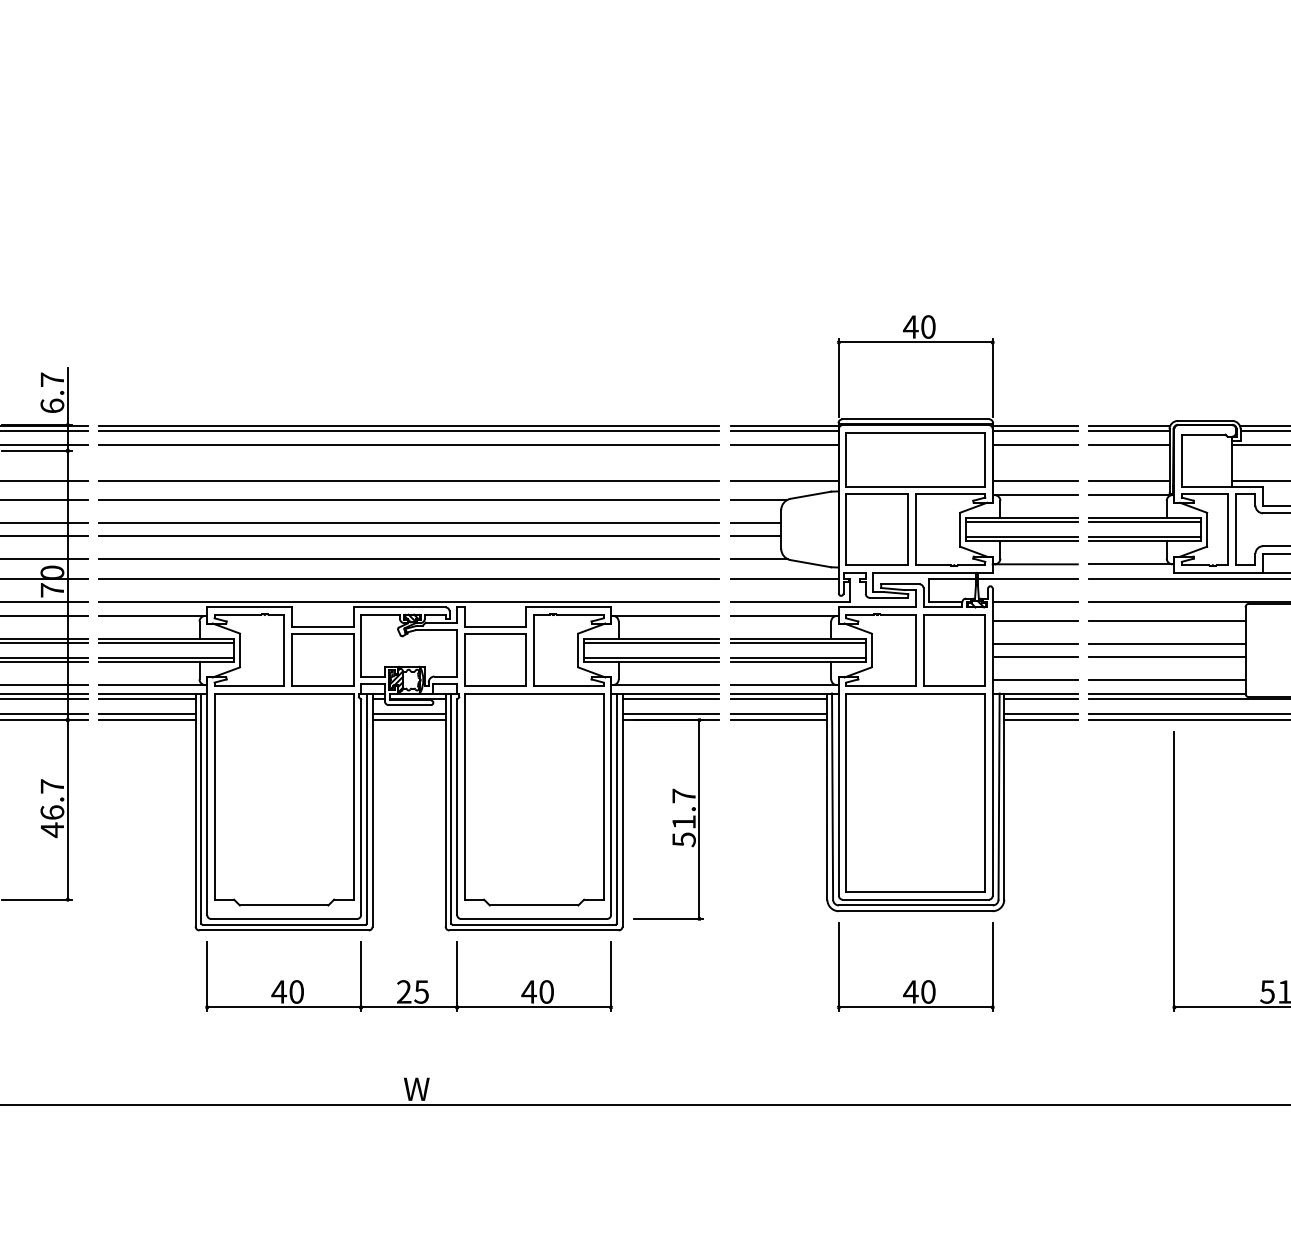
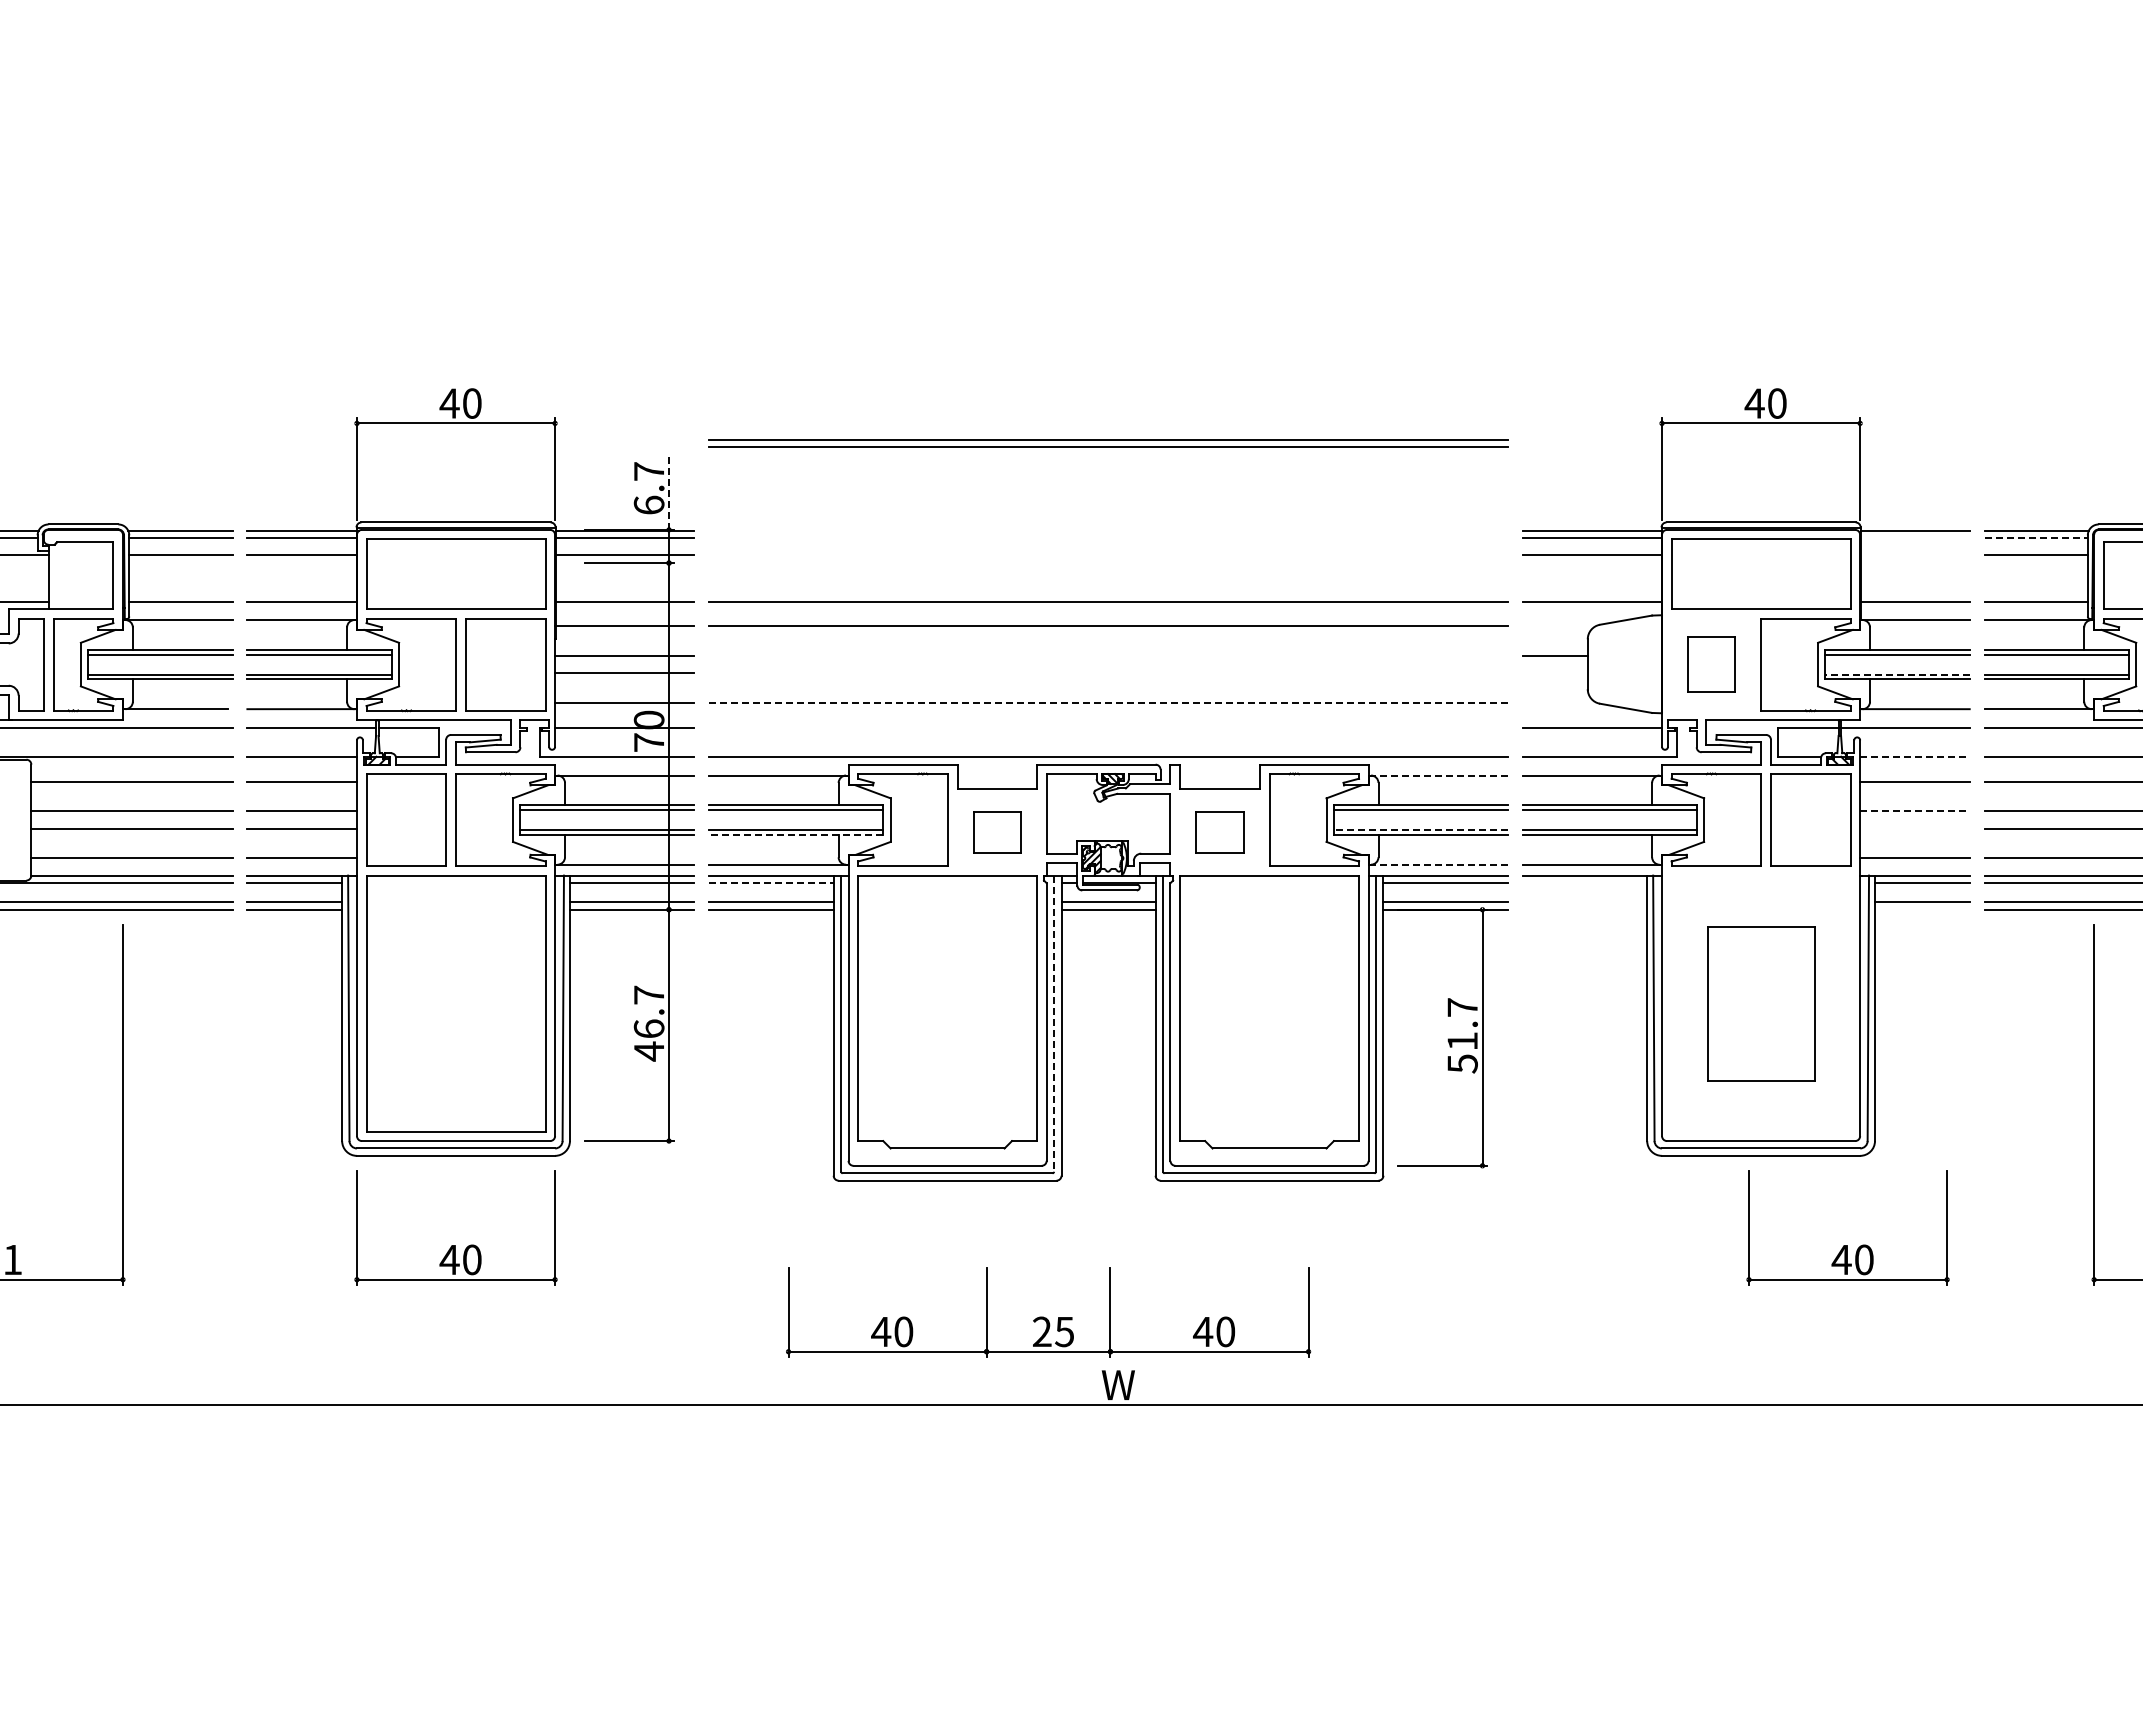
line: (68, 396) -> (669, 493), solid -> dashed
part: (409, 428) -> (1108, 443), moved
line: (1034, 431) -> (1914, 537), removed
line: (1129, 431) -> (2036, 537), solid -> dashed
line: (409, 445) -> (1108, 555), removed
line: (1034, 445) -> (1914, 555), removed
line: (758, 500) -> (1558, 626), removed
line: (409, 522) -> (1108, 655), removed
part: (877, 529) -> (1711, 664), size x0.6
line: (409, 536) -> (1108, 673), removed
line: (755, 536) -> (1554, 673), removed
line: (1021, 537) -> (1897, 674), solid -> dashed
line: (409, 559) -> (1109, 702), solid -> dashed
line: (759, 559) -> (1559, 702), removed
line: (409, 578) -> (1108, 727), removed
line: (1034, 601) -> (1914, 757), solid -> dashed
line: (665, 615) -> (1438, 775), solid -> dashed
line: (1034, 643) -> (1914, 811), solid -> dashed
line: (1034, 657) -> (1914, 829), removed
line: (651, 658) -> (1420, 830), solid -> dashed
part: (322, 660) -> (997, 832), size x0.6
part: (495, 660) -> (1219, 832), size x0.6
line: (166, 661) -> (796, 834), solid -> dashed
line: (665, 684) -> (1438, 864), solid -> dashed
line: (147, 699) -> (771, 883), solid -> dashed
line: (778, 699) -> (1584, 883), removed
line: (778, 713) -> (1584, 901), removed
line: (778, 719) -> (1584, 909), removed
line: (1041, 719) -> (1922, 909), removed
part: (916, 792) -> (1761, 1003), size x0.6
line: (367, 809) -> (1054, 1024), solid -> dashed
part: (409, 976) -> (1048, 1312), moved
part: (915, 980) -> (1847, 1245), moved

